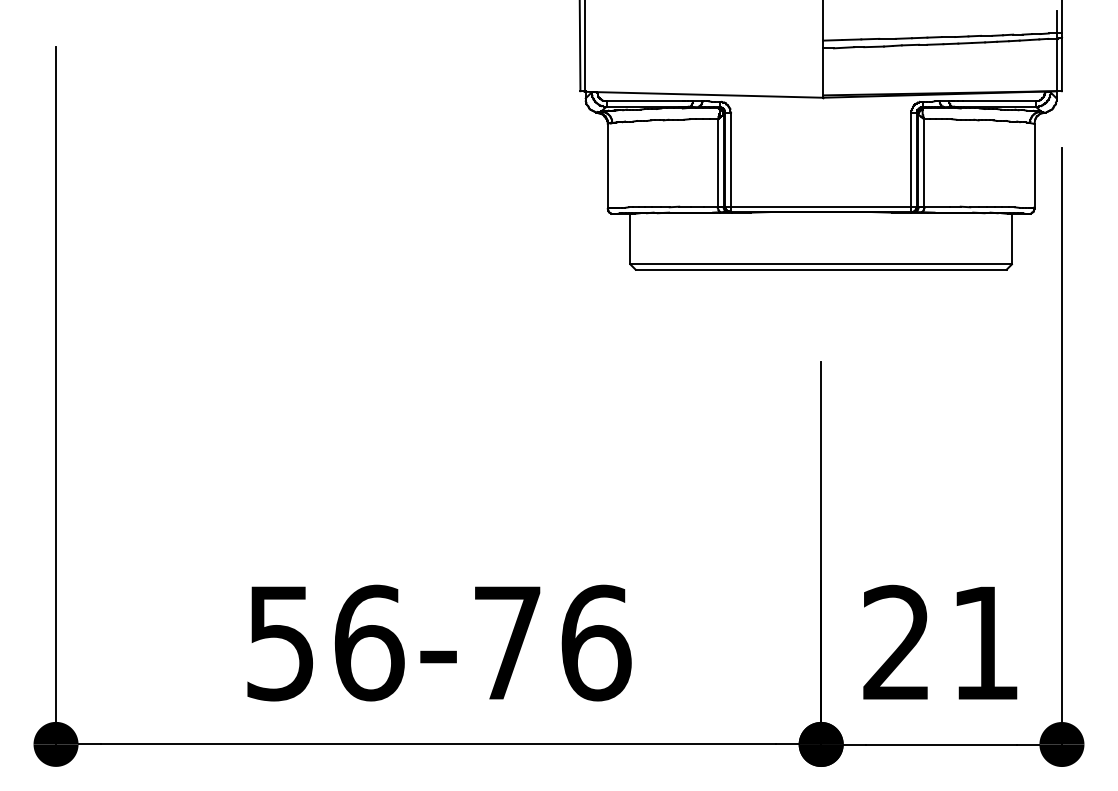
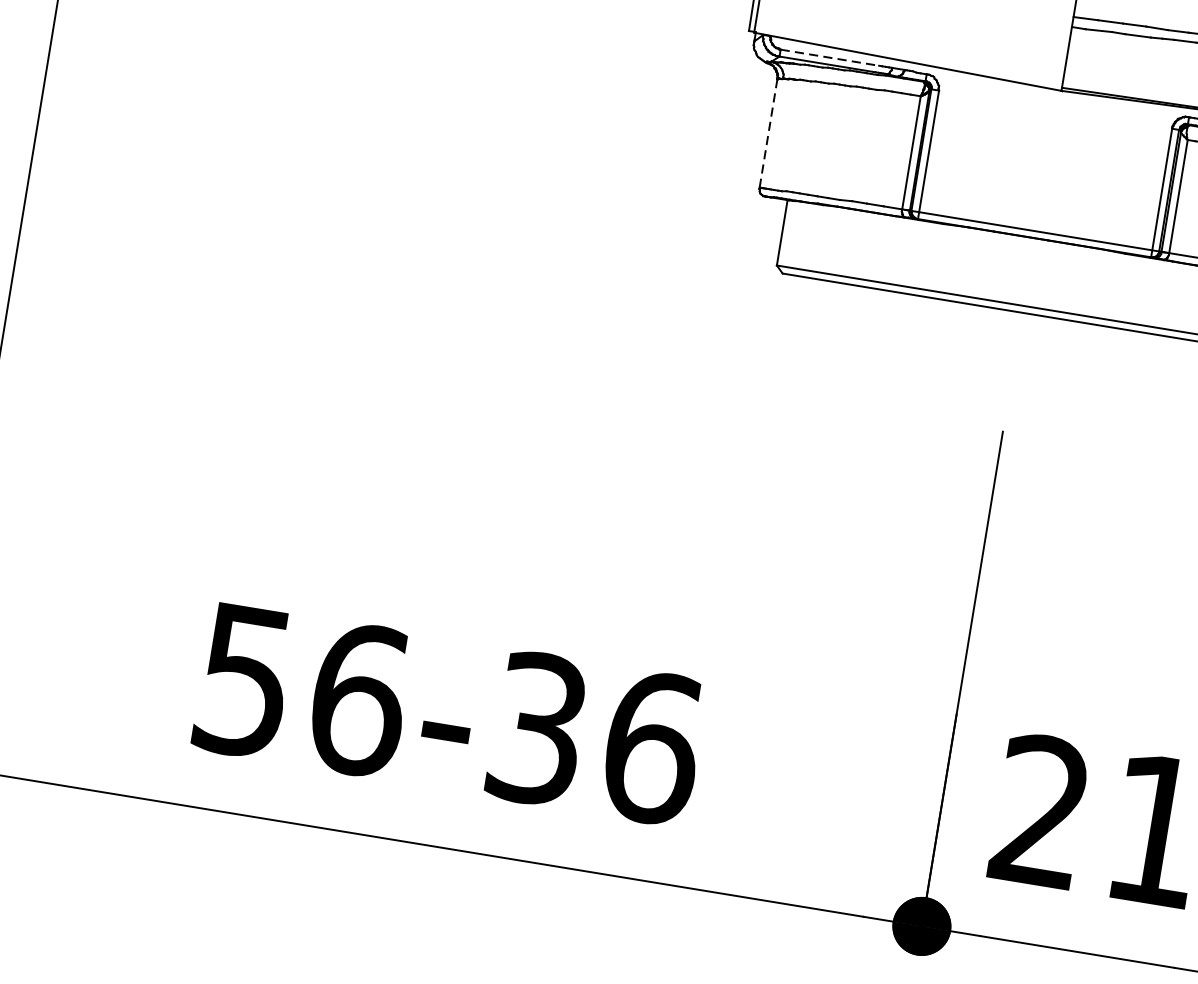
line: (645, 101) -> (830, 58), solid -> dashed
line: (607, 166) -> (768, 134), solid -> dashed
text: (507, 642) -> (537, 728), 56-76 -> 56-36

